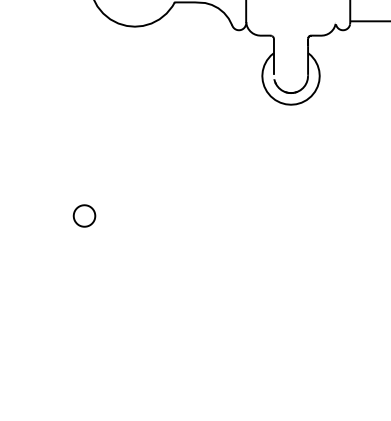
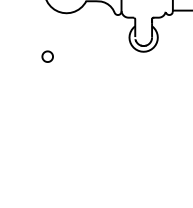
part: (84, 215) -> (47, 56), moved

